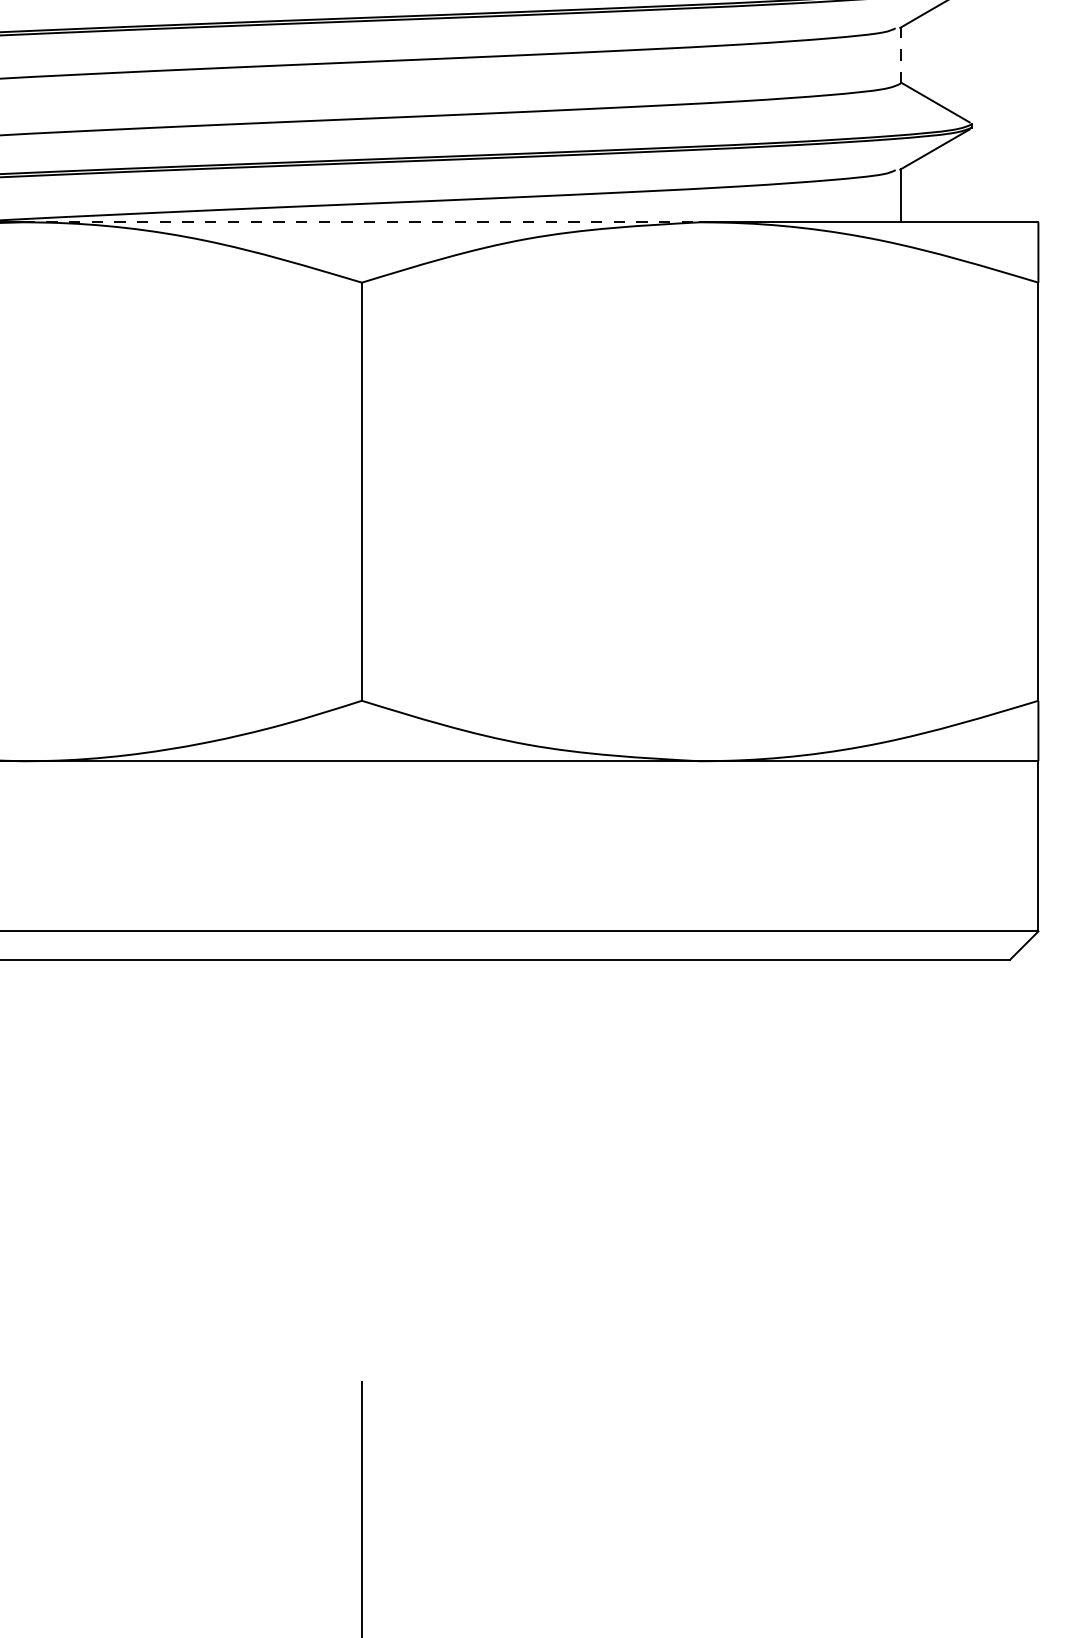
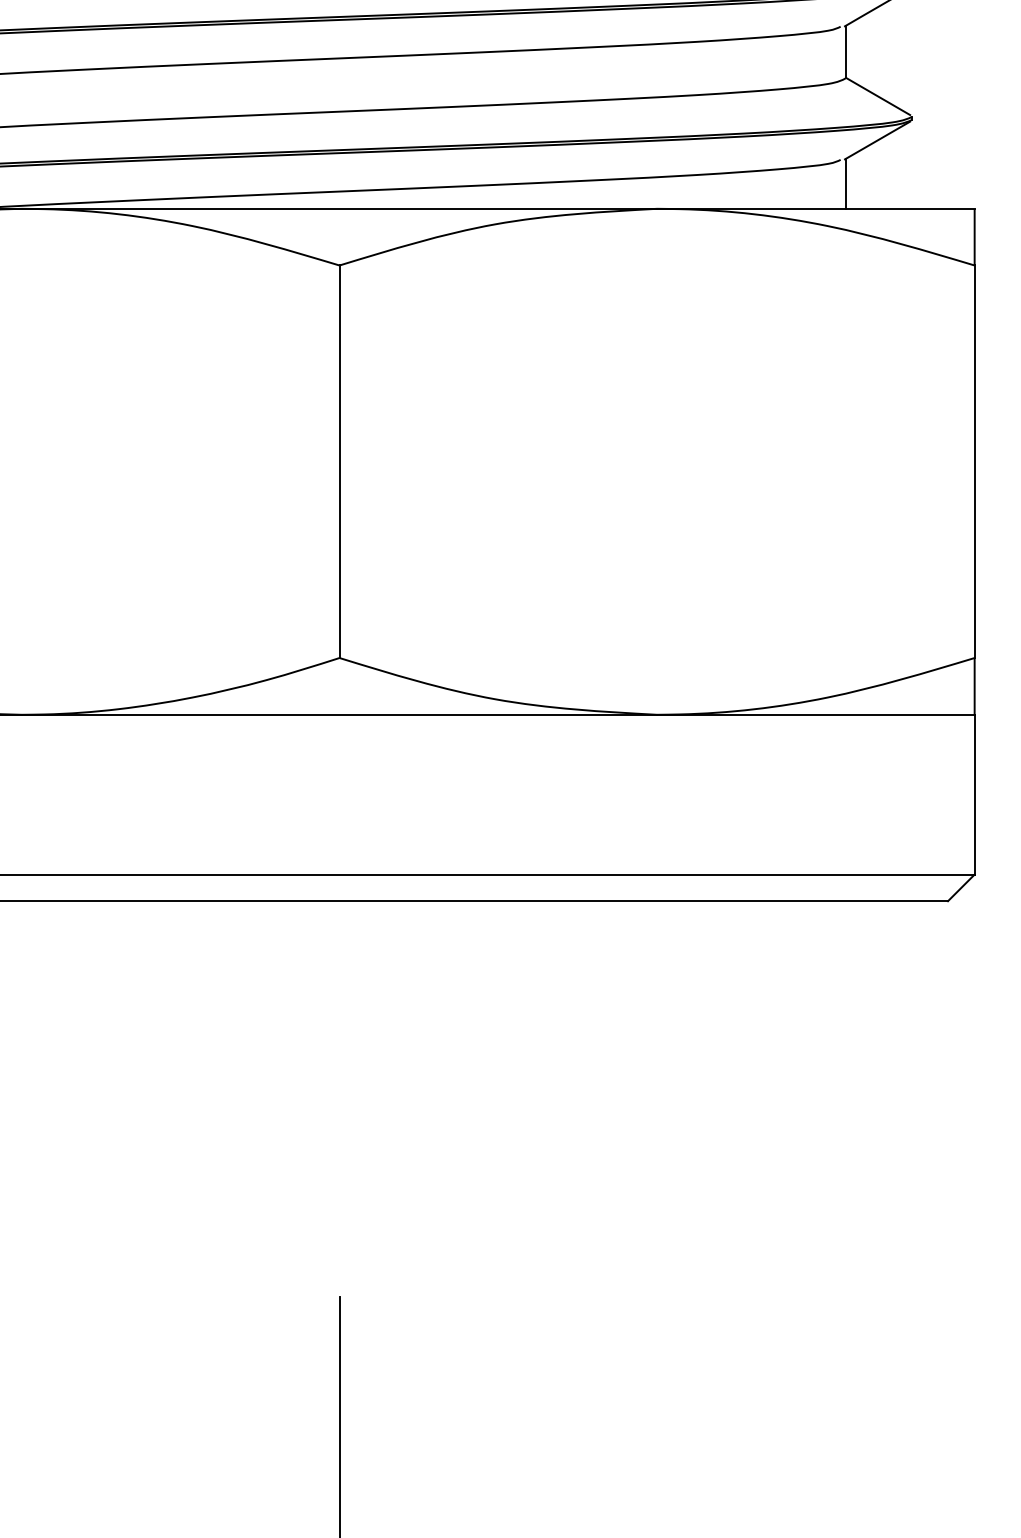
line: (900, 54) -> (845, 51), dashed -> solid
line: (361, 221) -> (339, 208), dashed -> solid

